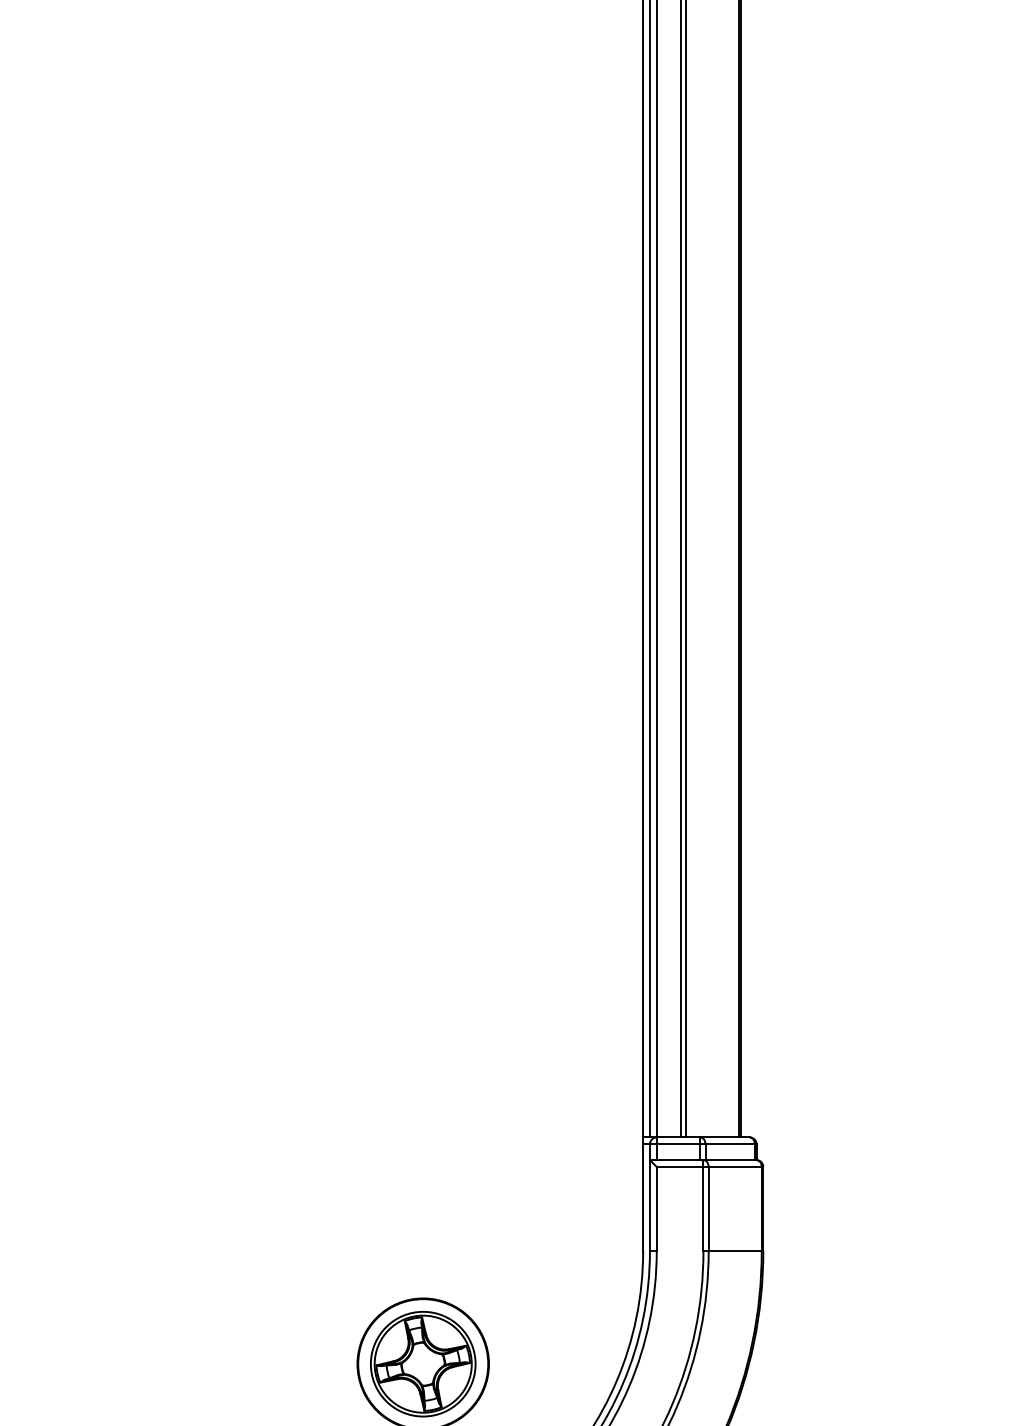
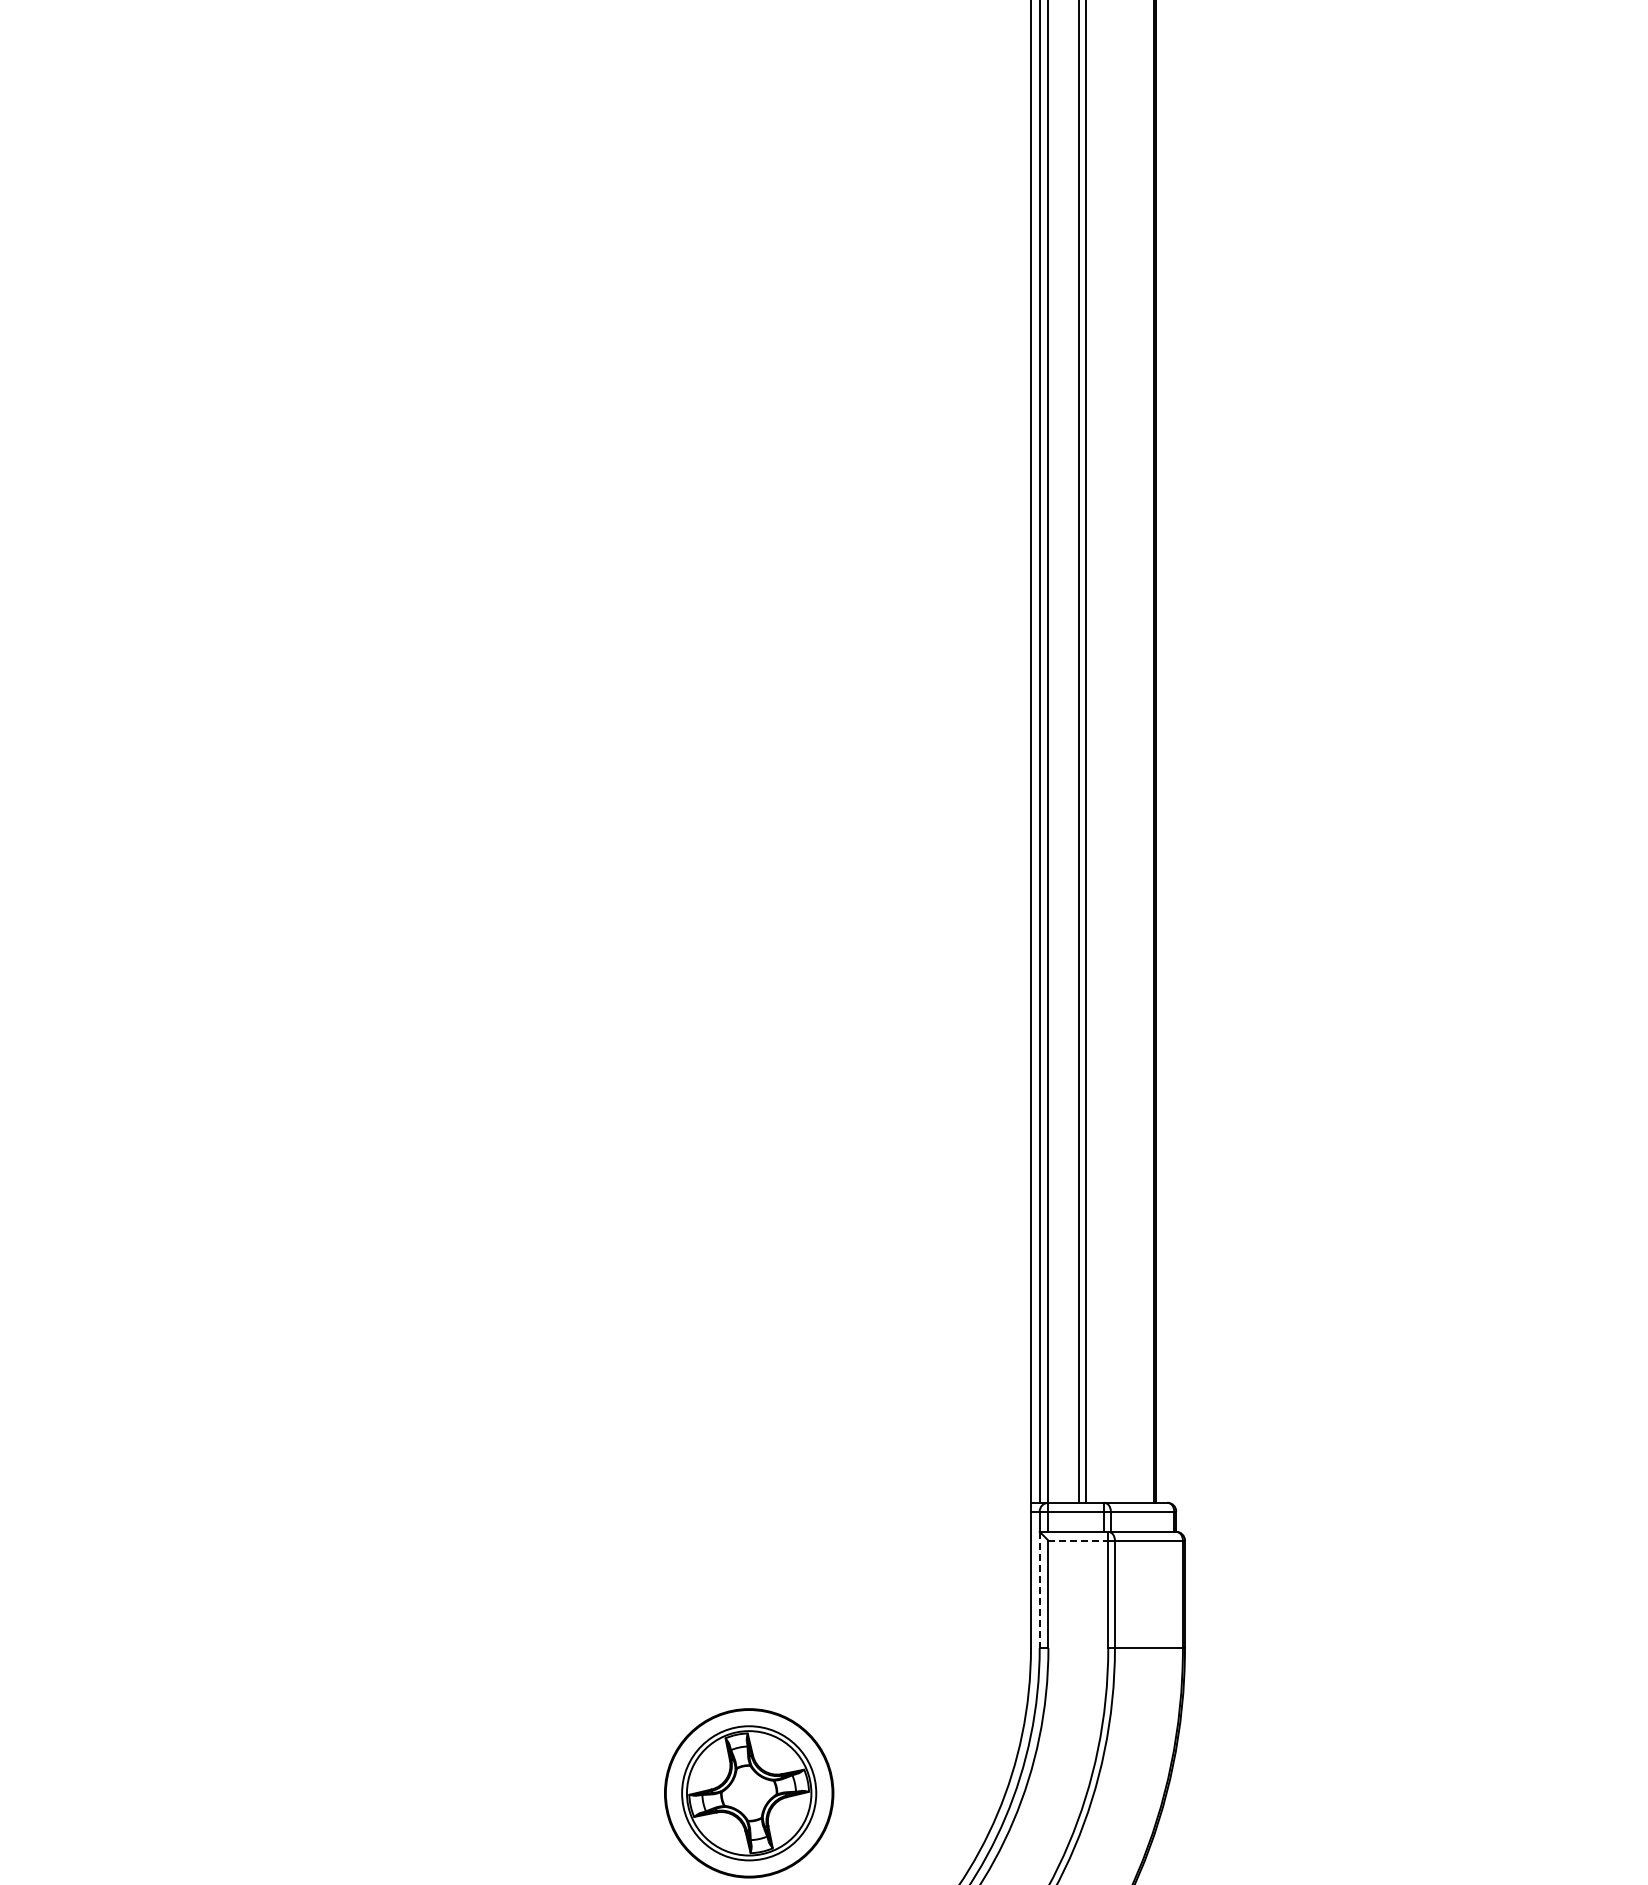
line: (680, 1166) -> (1078, 1540), solid -> dashed
line: (649, 1205) -> (1039, 1590), solid -> dashed

